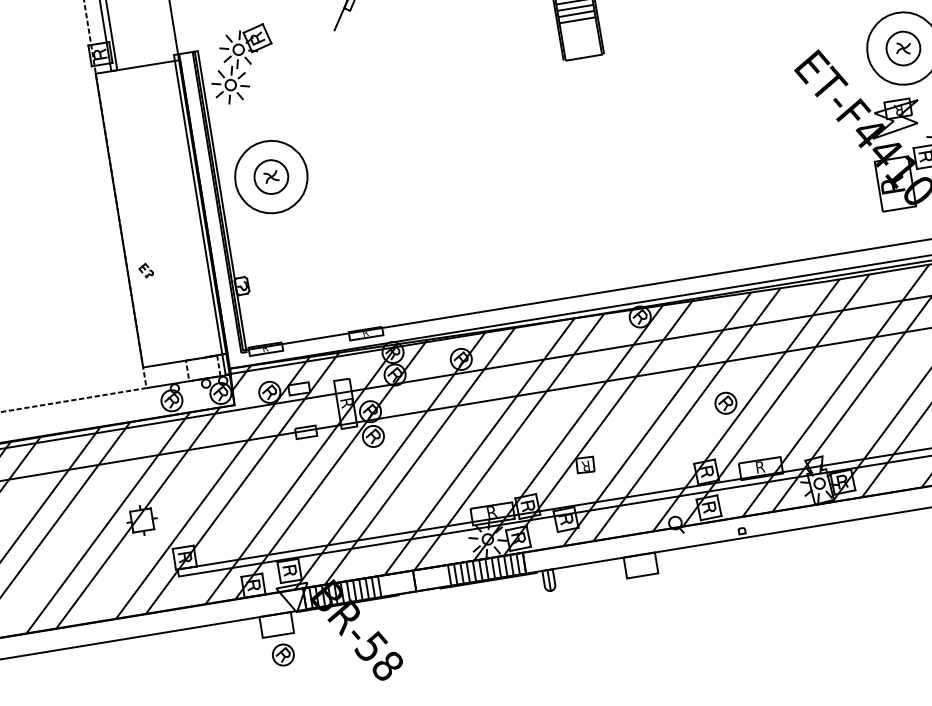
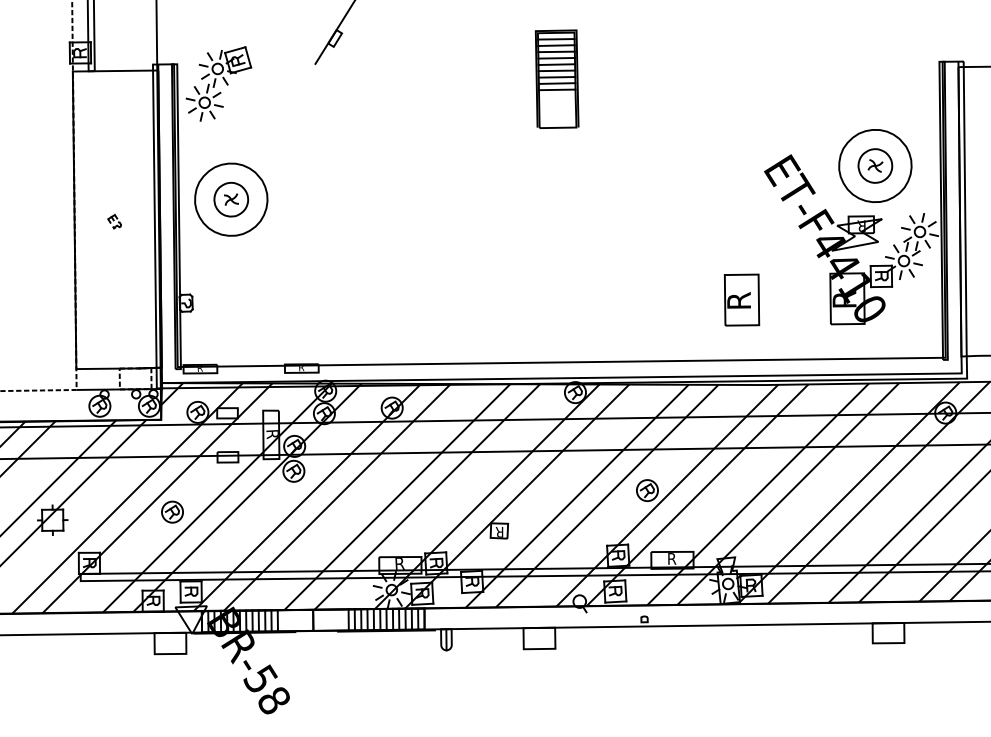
part: (791, 200) -> (742, 299), added
part: (146, 270) -> (114, 221), moved
part: (283, 654) -> (172, 511), moved

